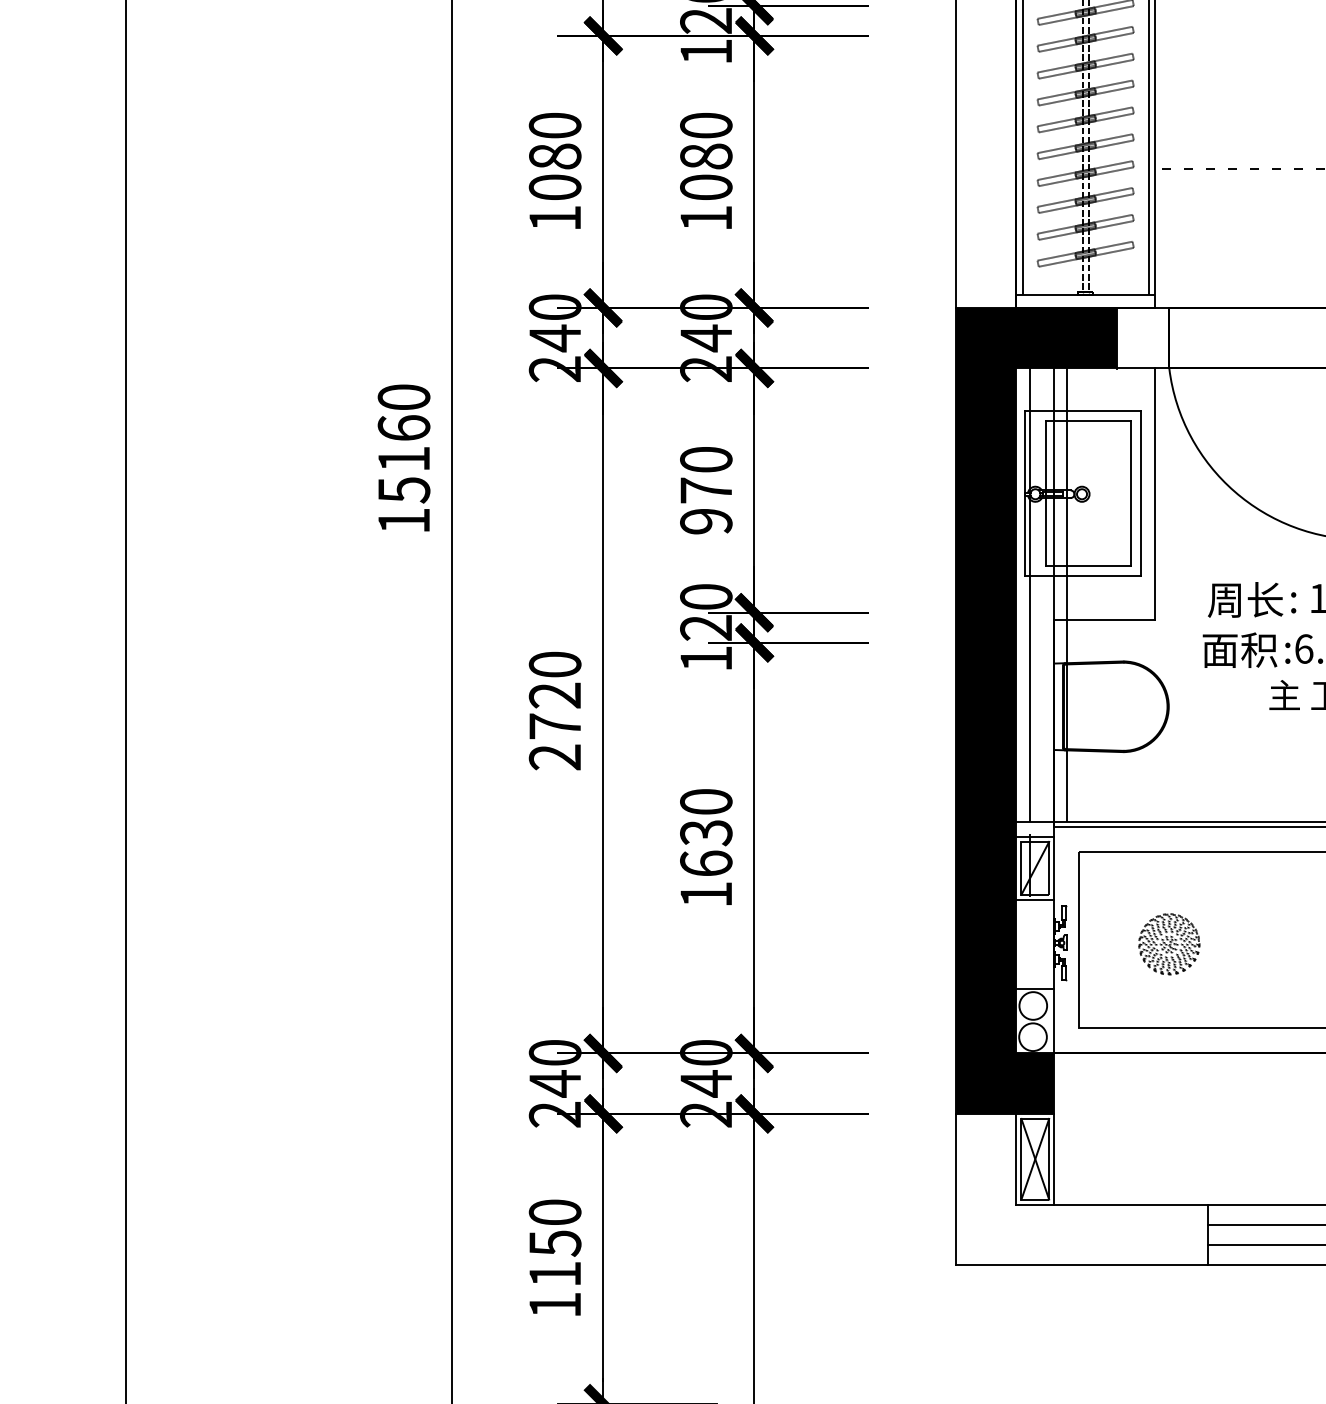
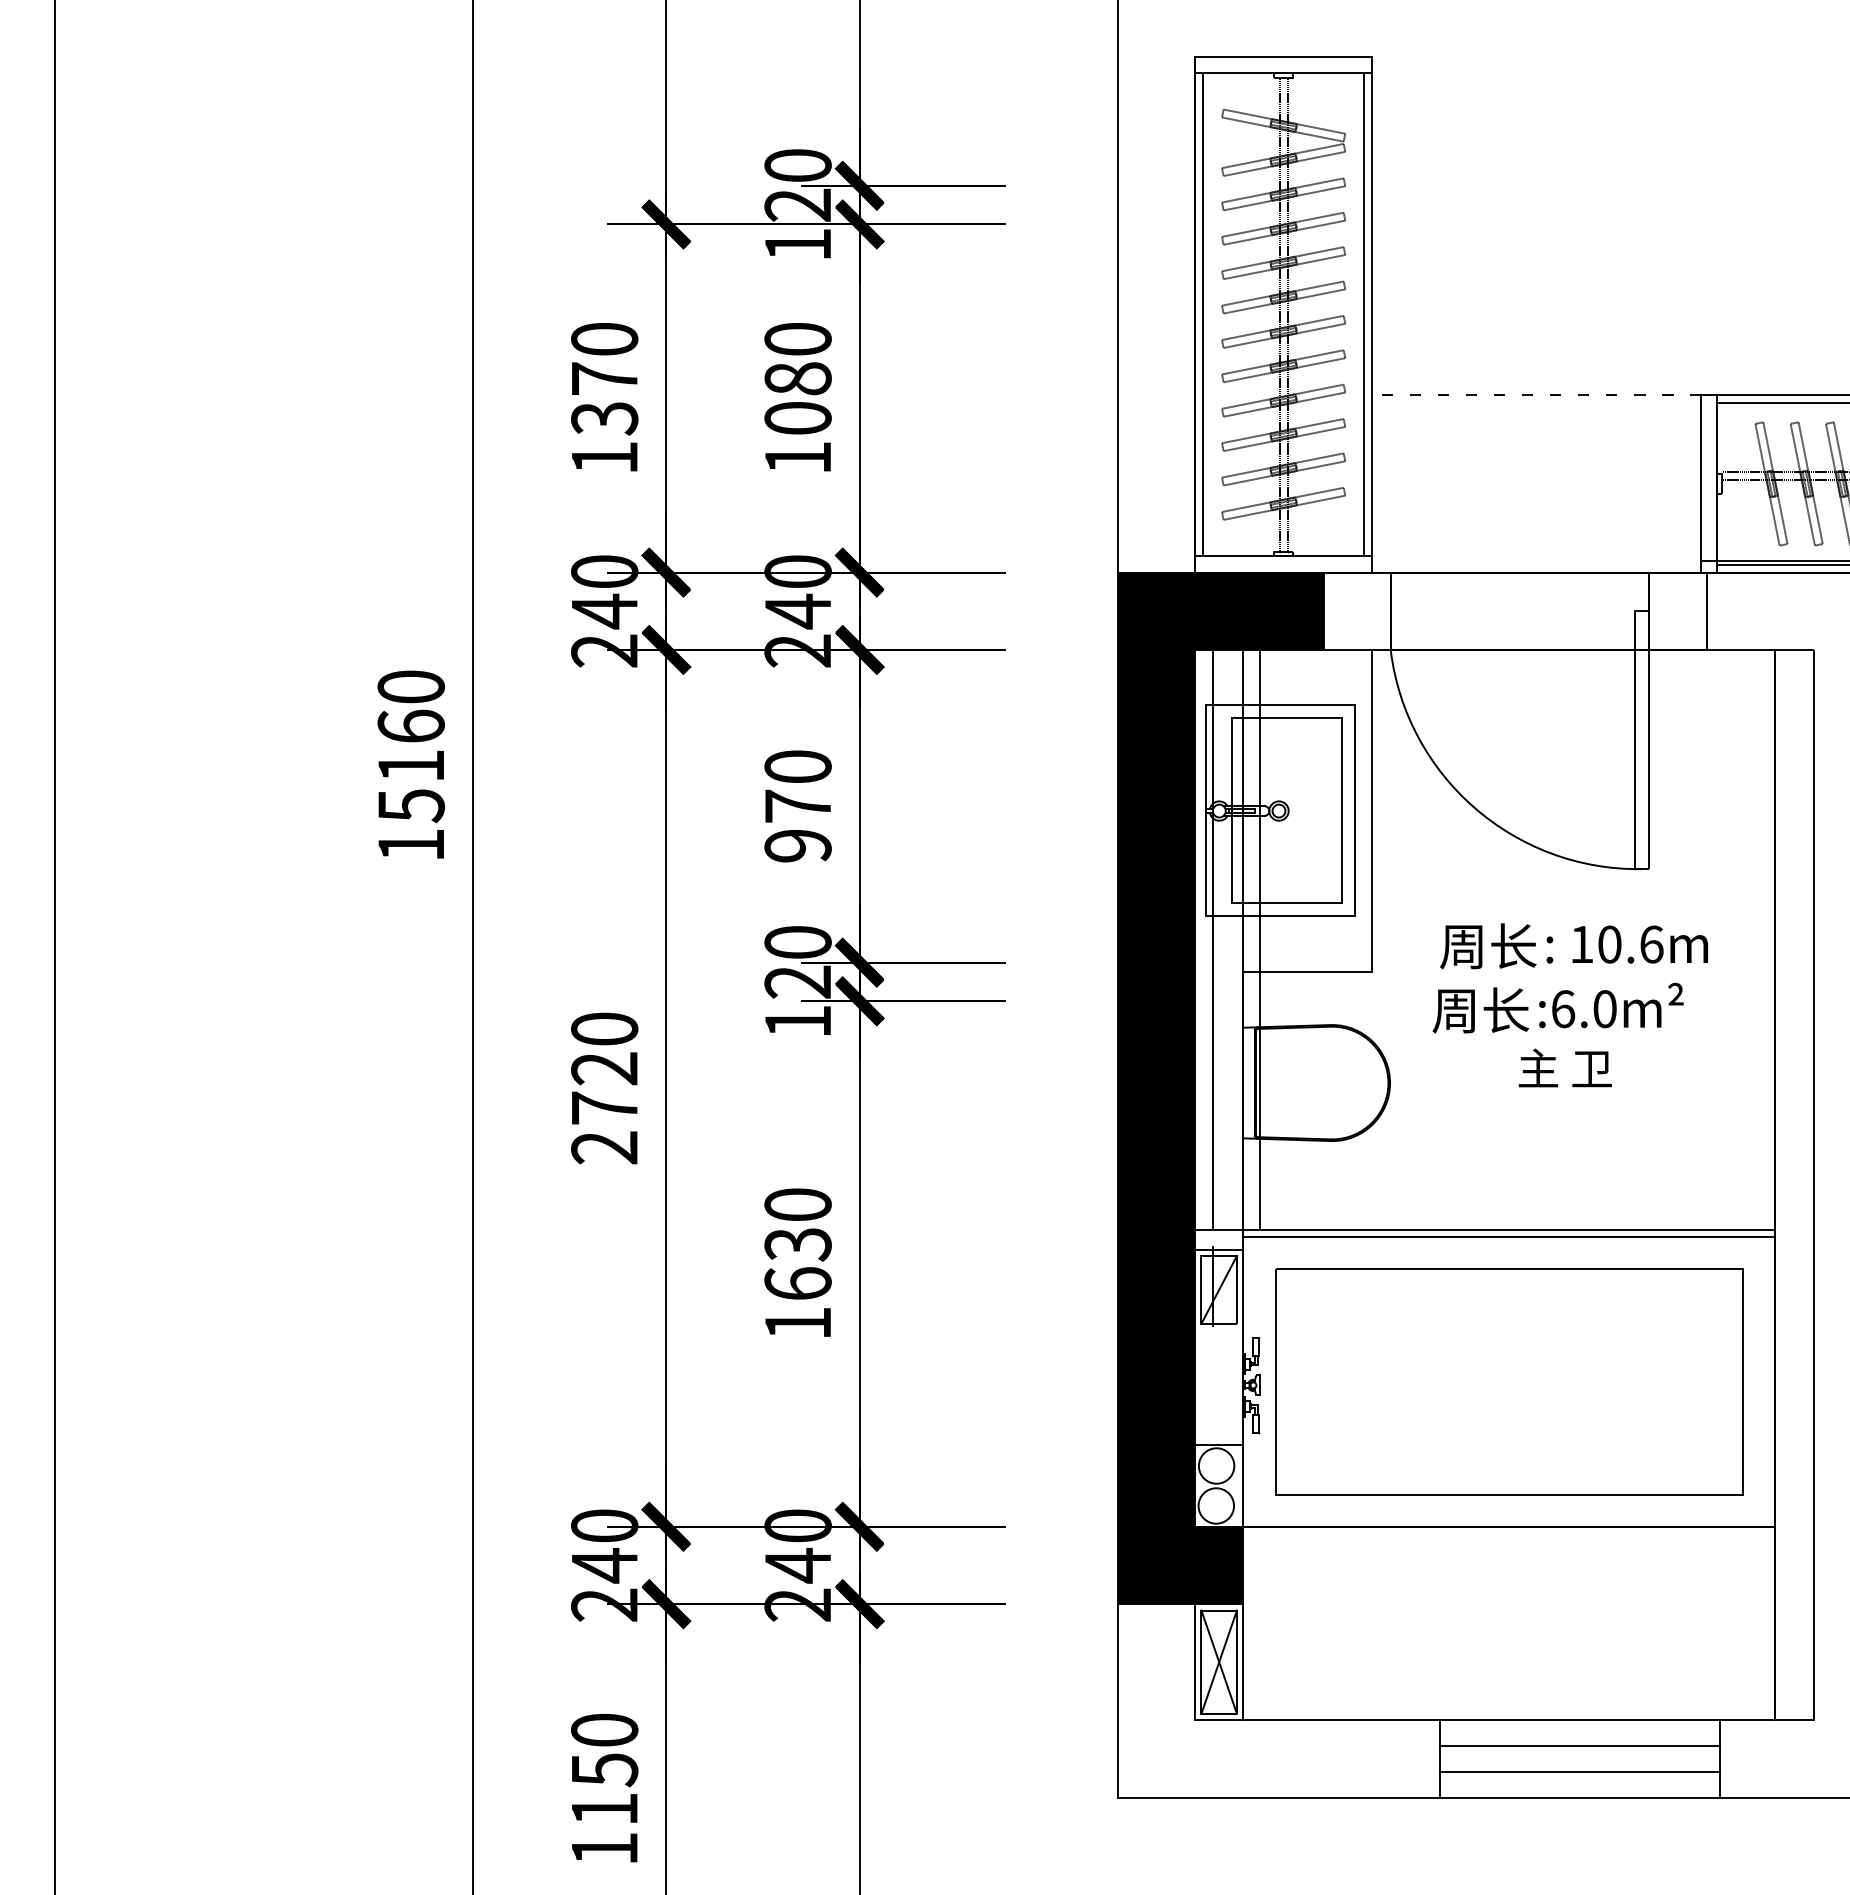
text: (555, 171) -> (604, 398), 1080 -> 1370
text: (1239, 650) -> (1480, 1010), 面积 -> 周长
line: (1035, 900) -> (1219, 1330), removed
part: (1169, 943) -> (1390, 1386), removed

